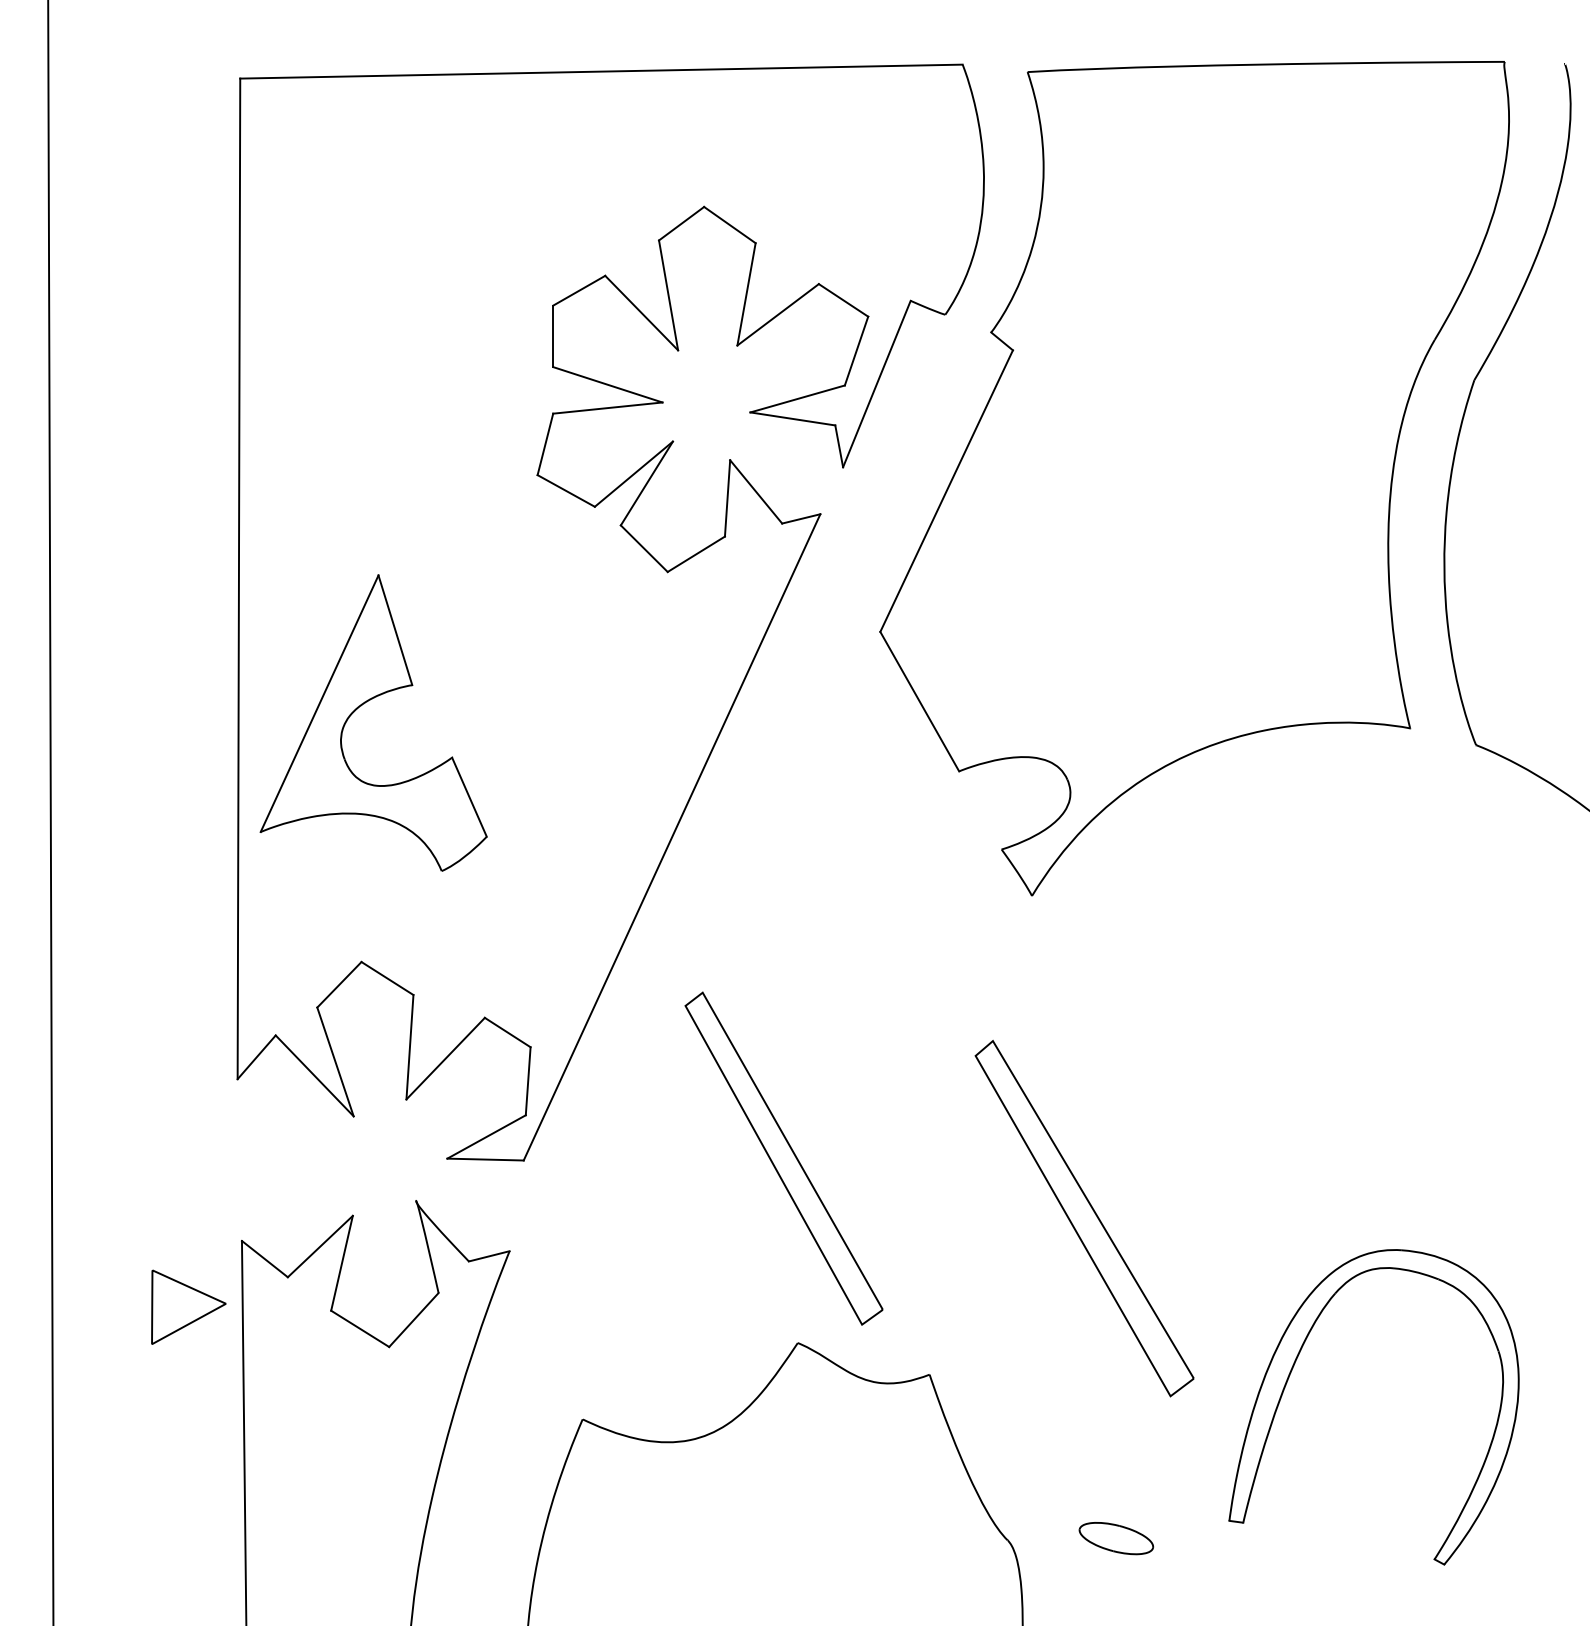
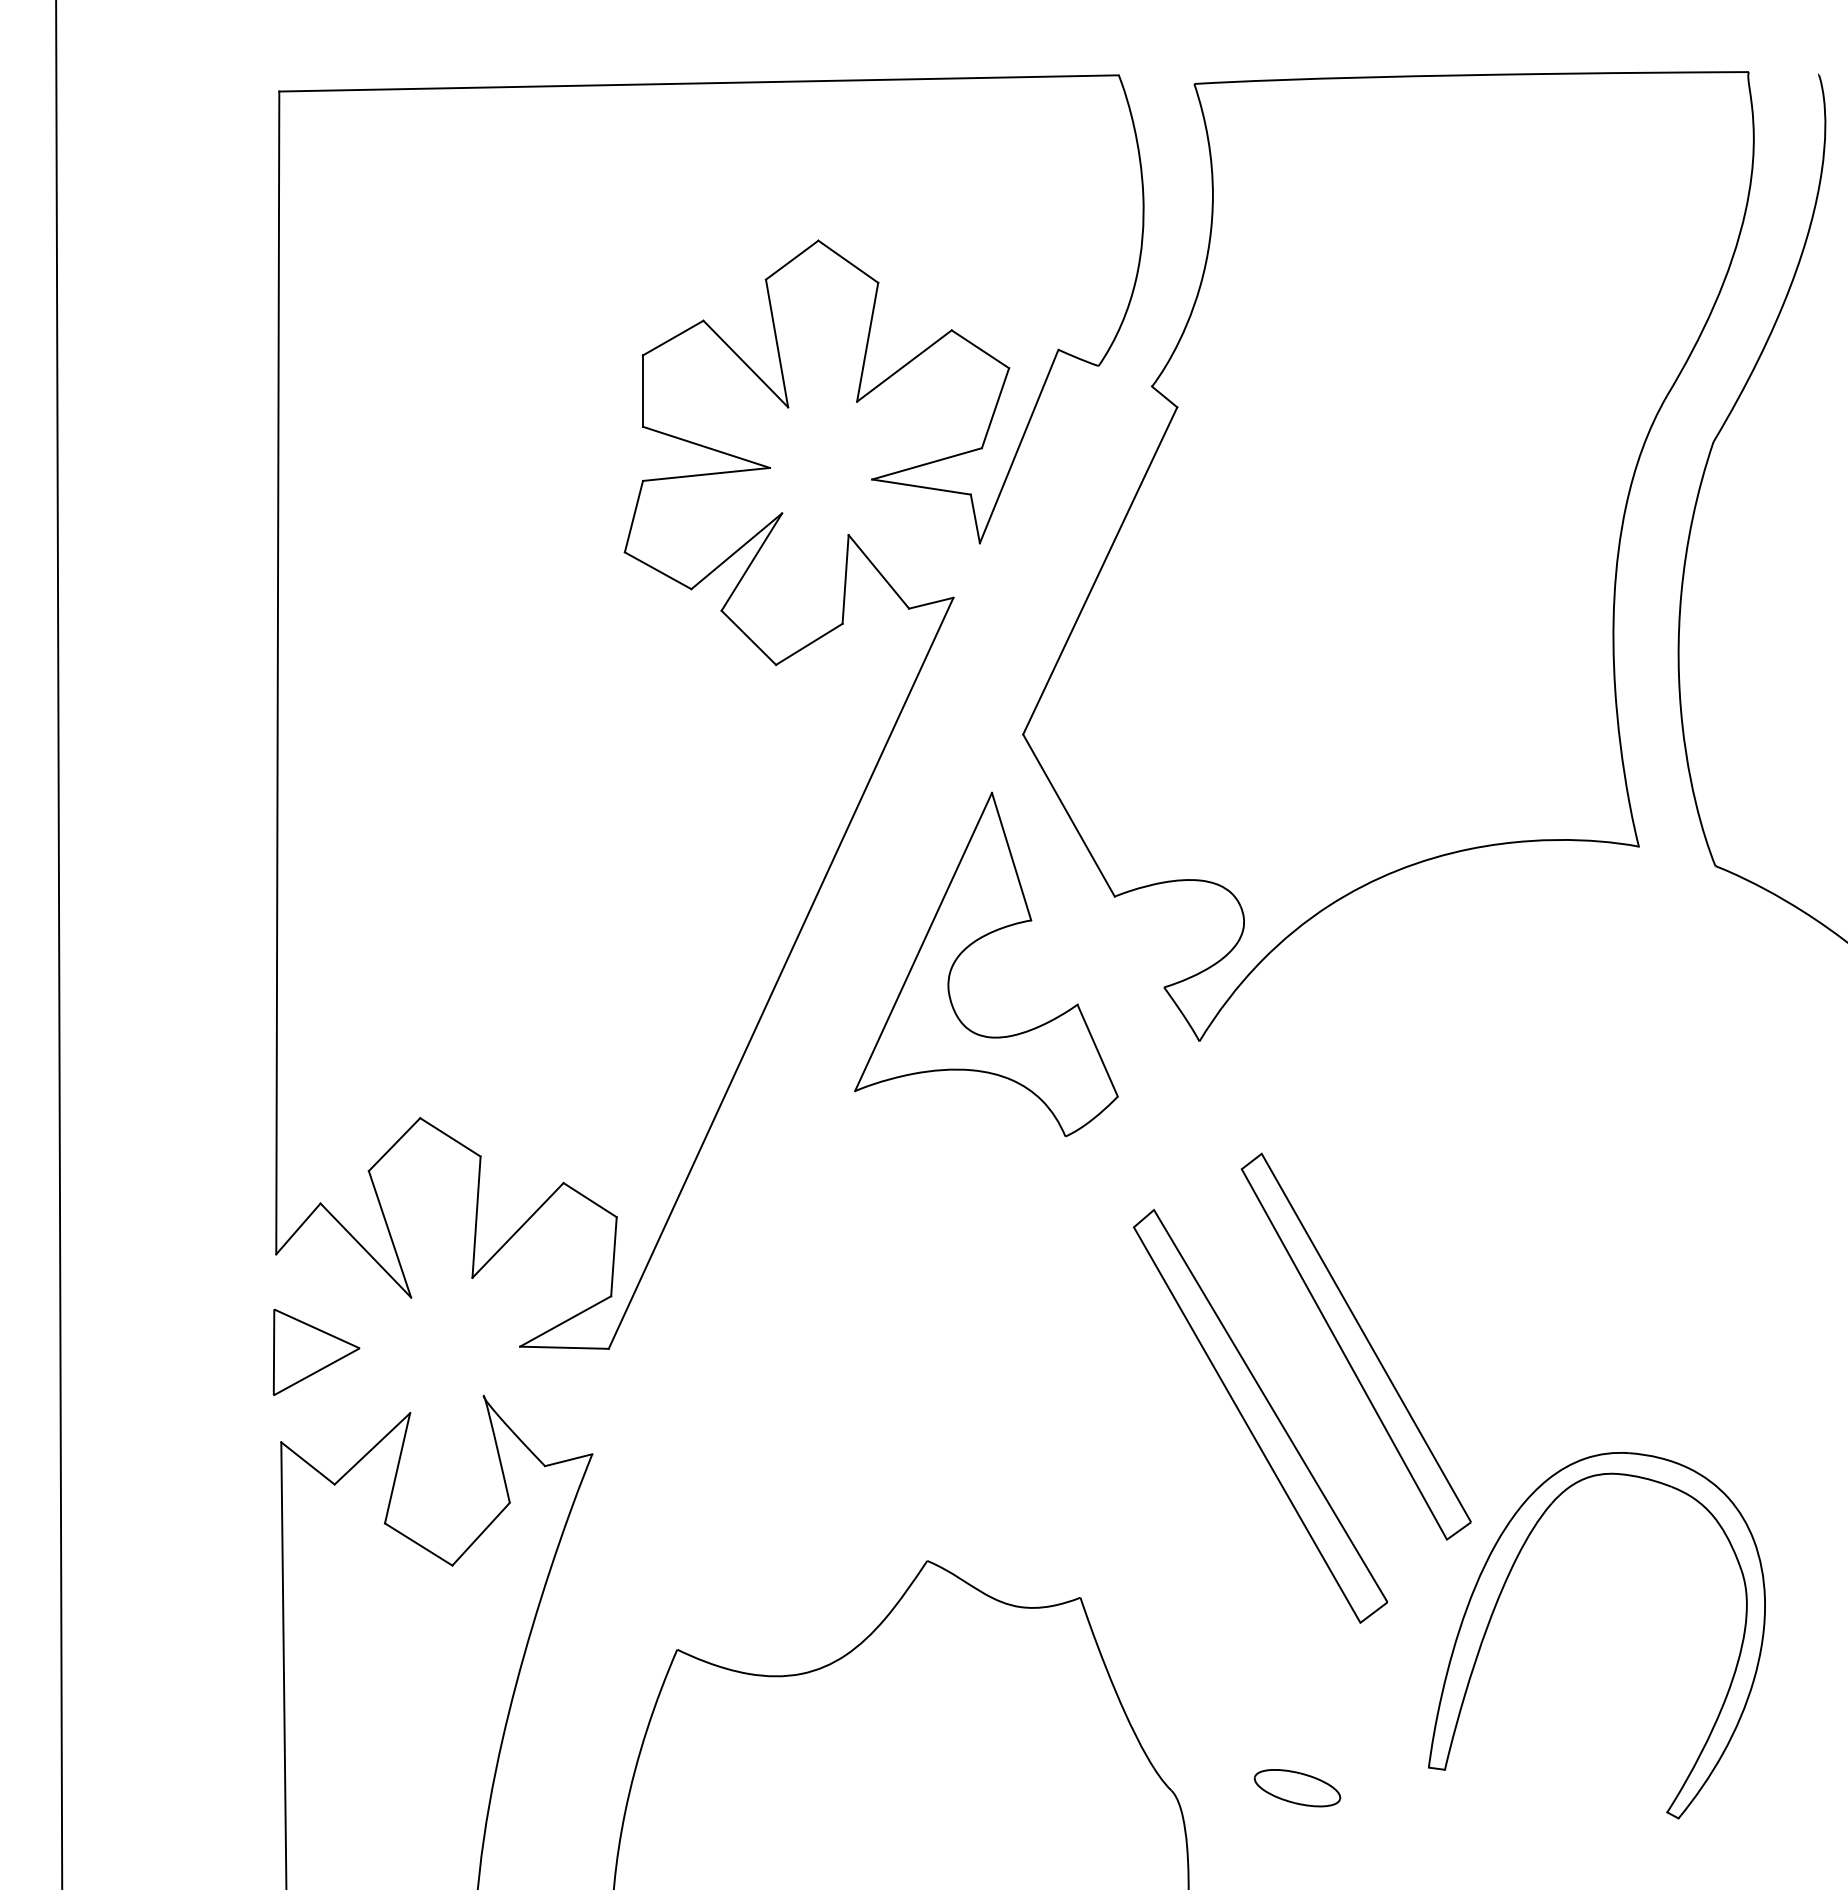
part: (360, 706) -> (971, 945), moved
part: (783, 1158) -> (1355, 1346), moved
part: (188, 1306) -> (316, 1351), moved

